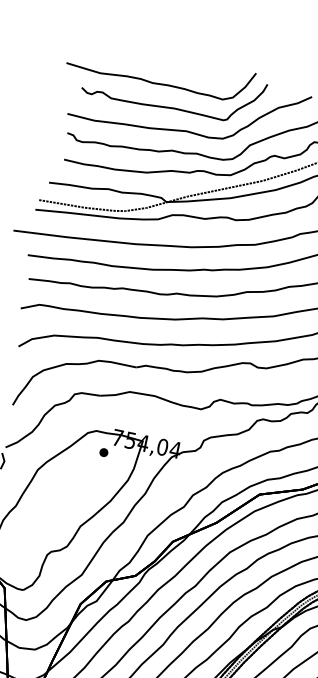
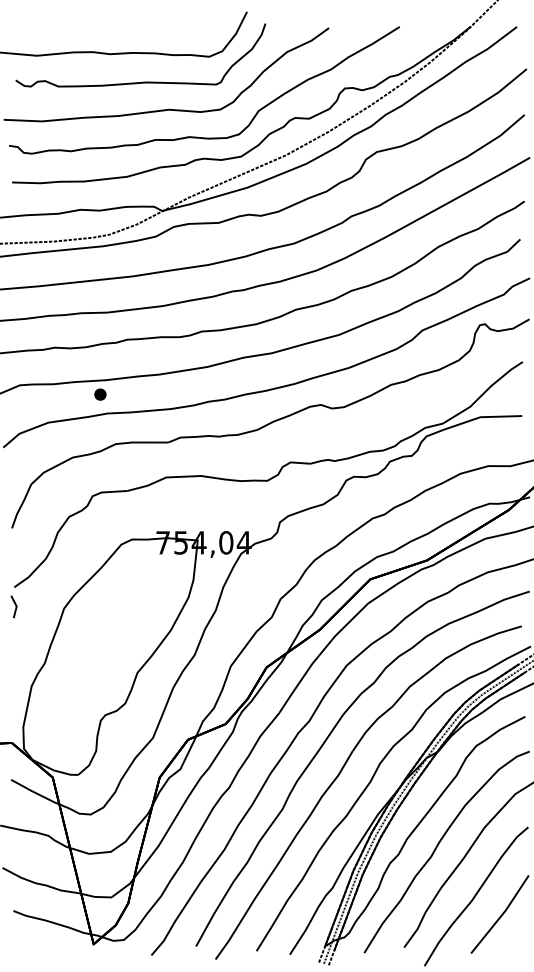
part: (103, 452) -> (100, 394), moved

